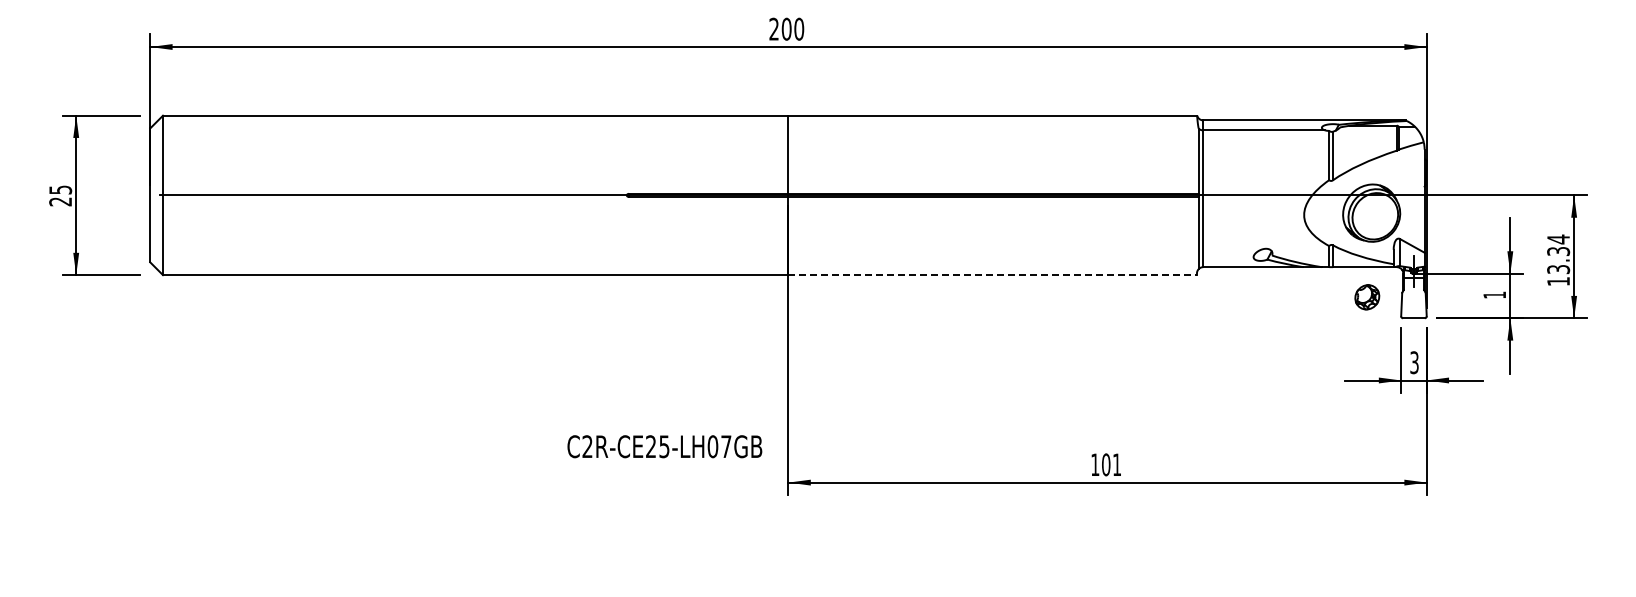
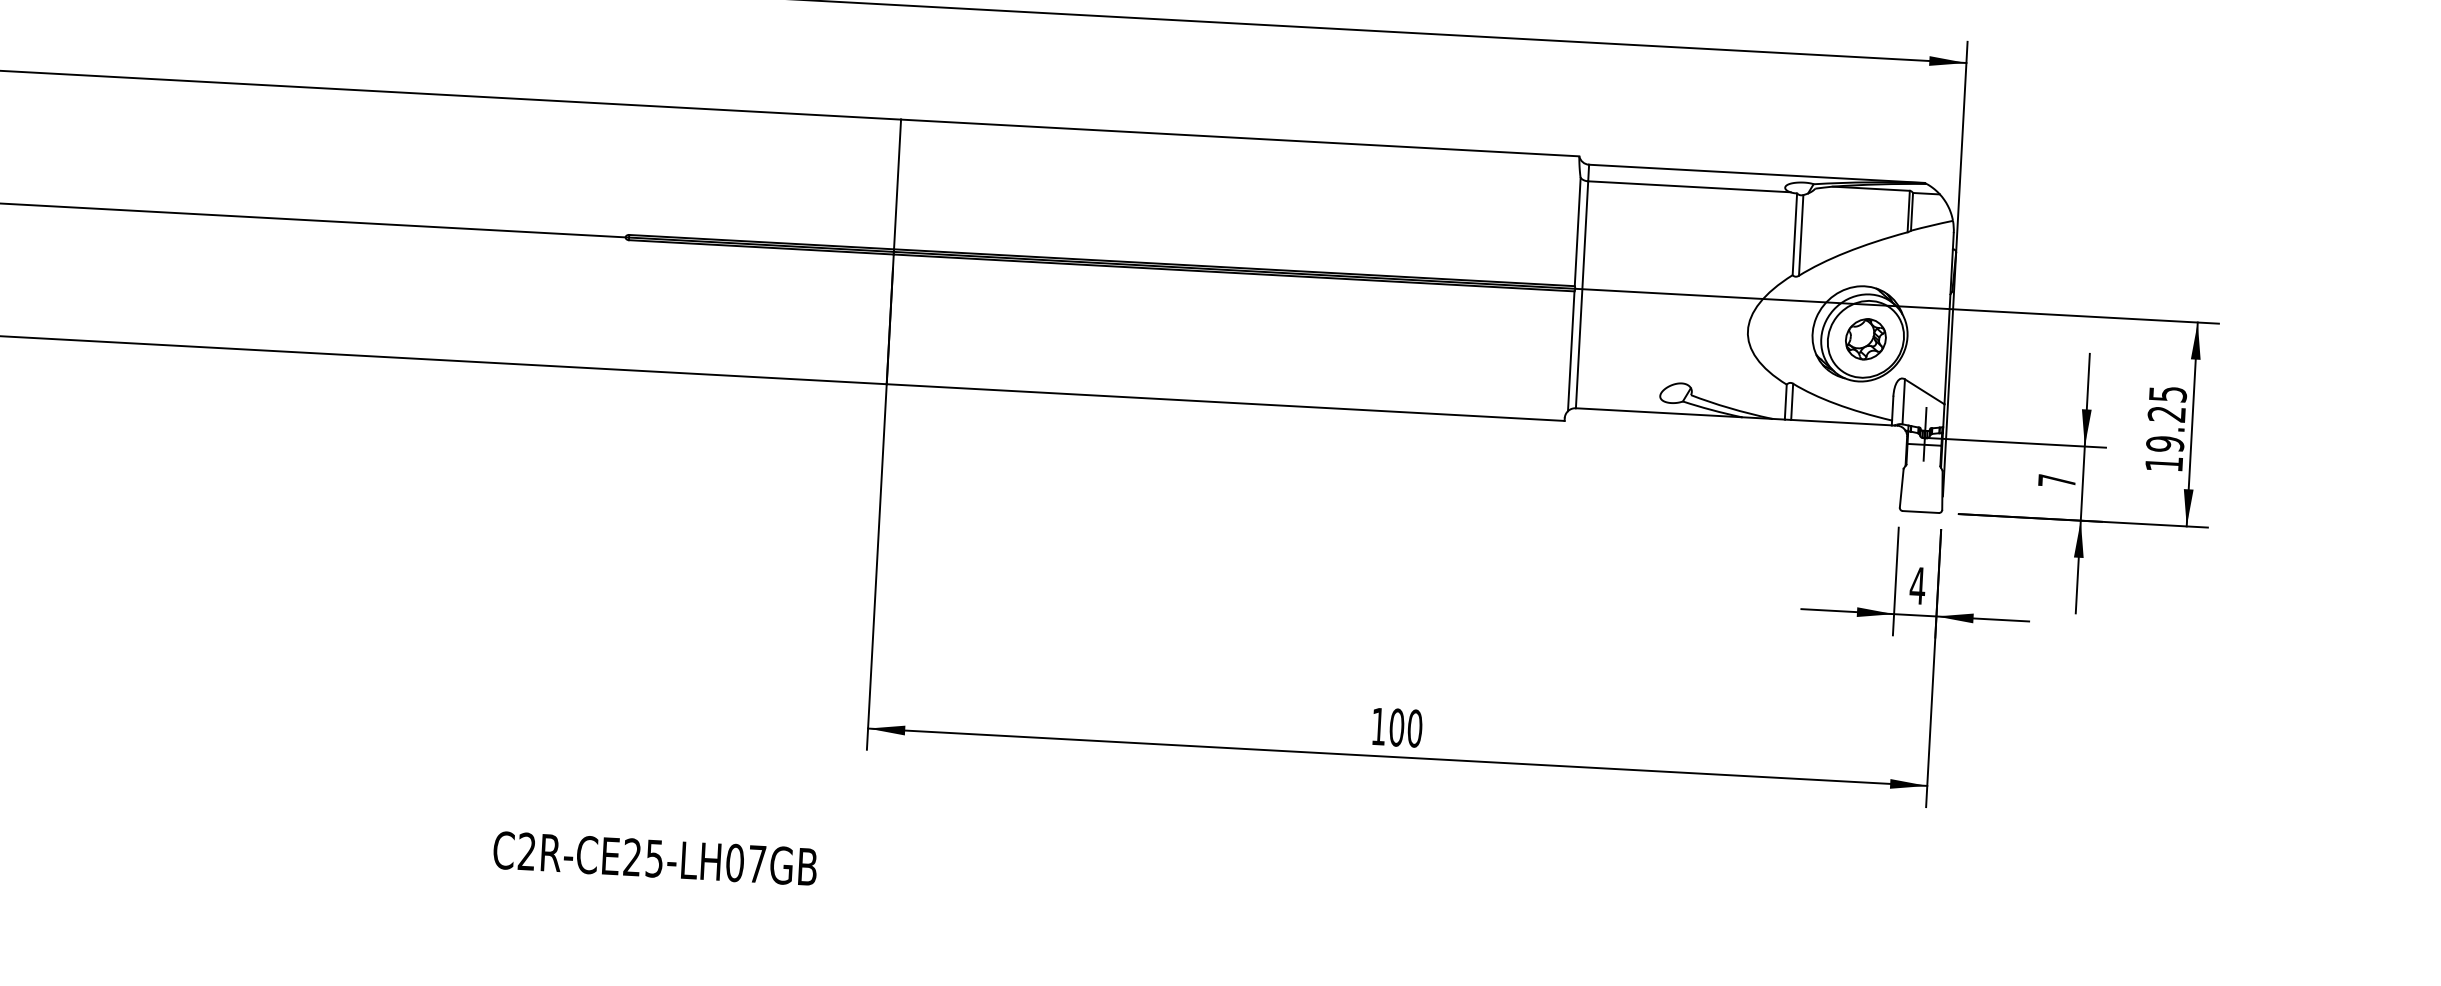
text: (1558, 254) -> (2166, 419), 13.34 -> 19.25
line: (993, 275) -> (1226, 403), dashed -> solid
text: (1494, 294) -> (2056, 479), 1 -> 7
part: (1367, 297) -> (1866, 339), moved
text: (1414, 362) -> (1917, 585), 3 -> 4
text: (664, 446) -> (654, 858), moved
text: (1116, 464) -> (1414, 727), 101 -> 100

